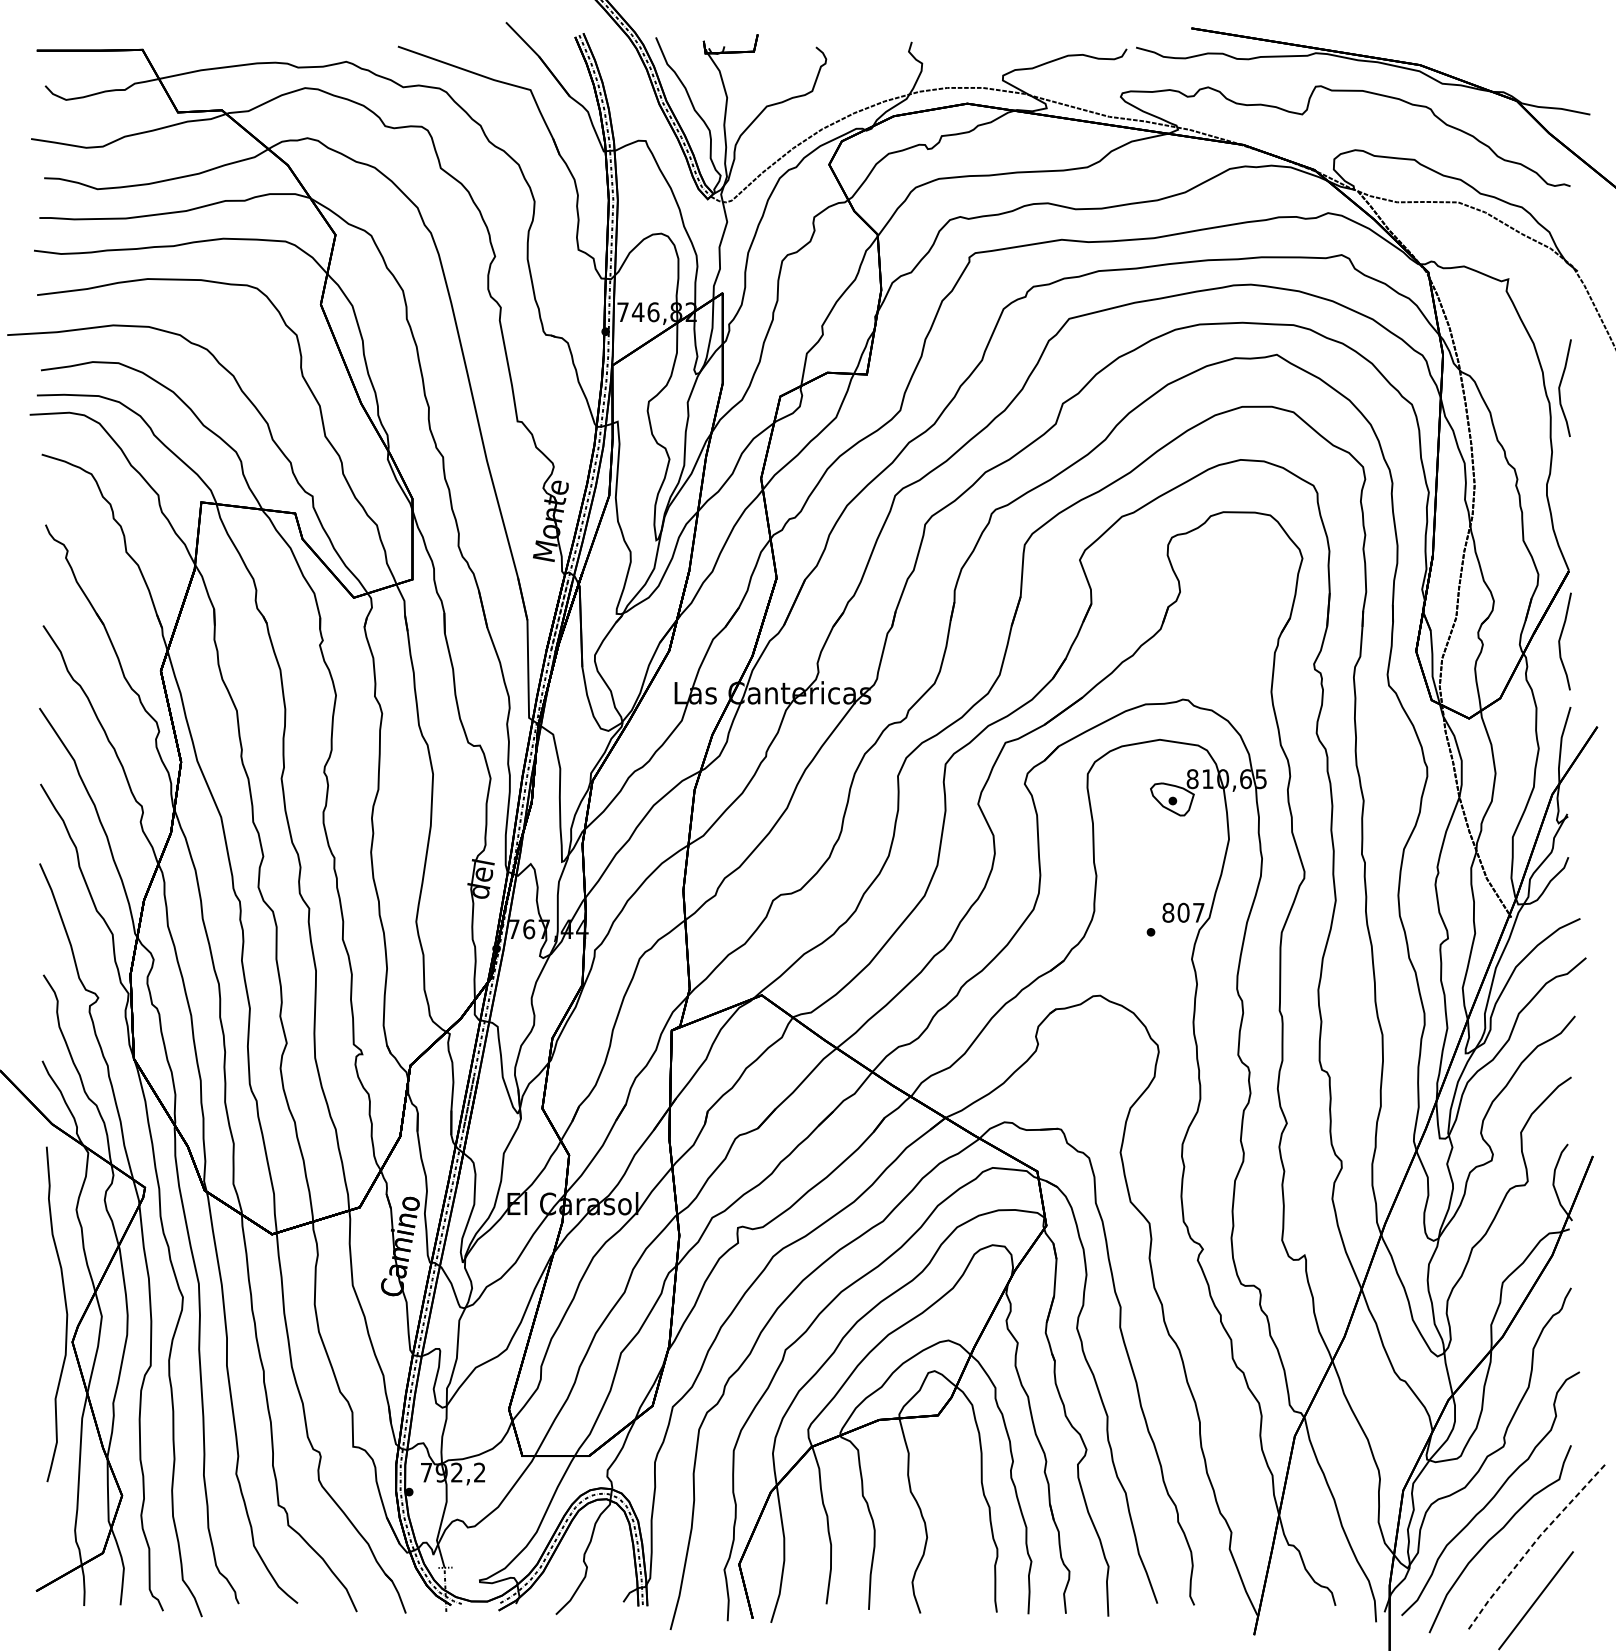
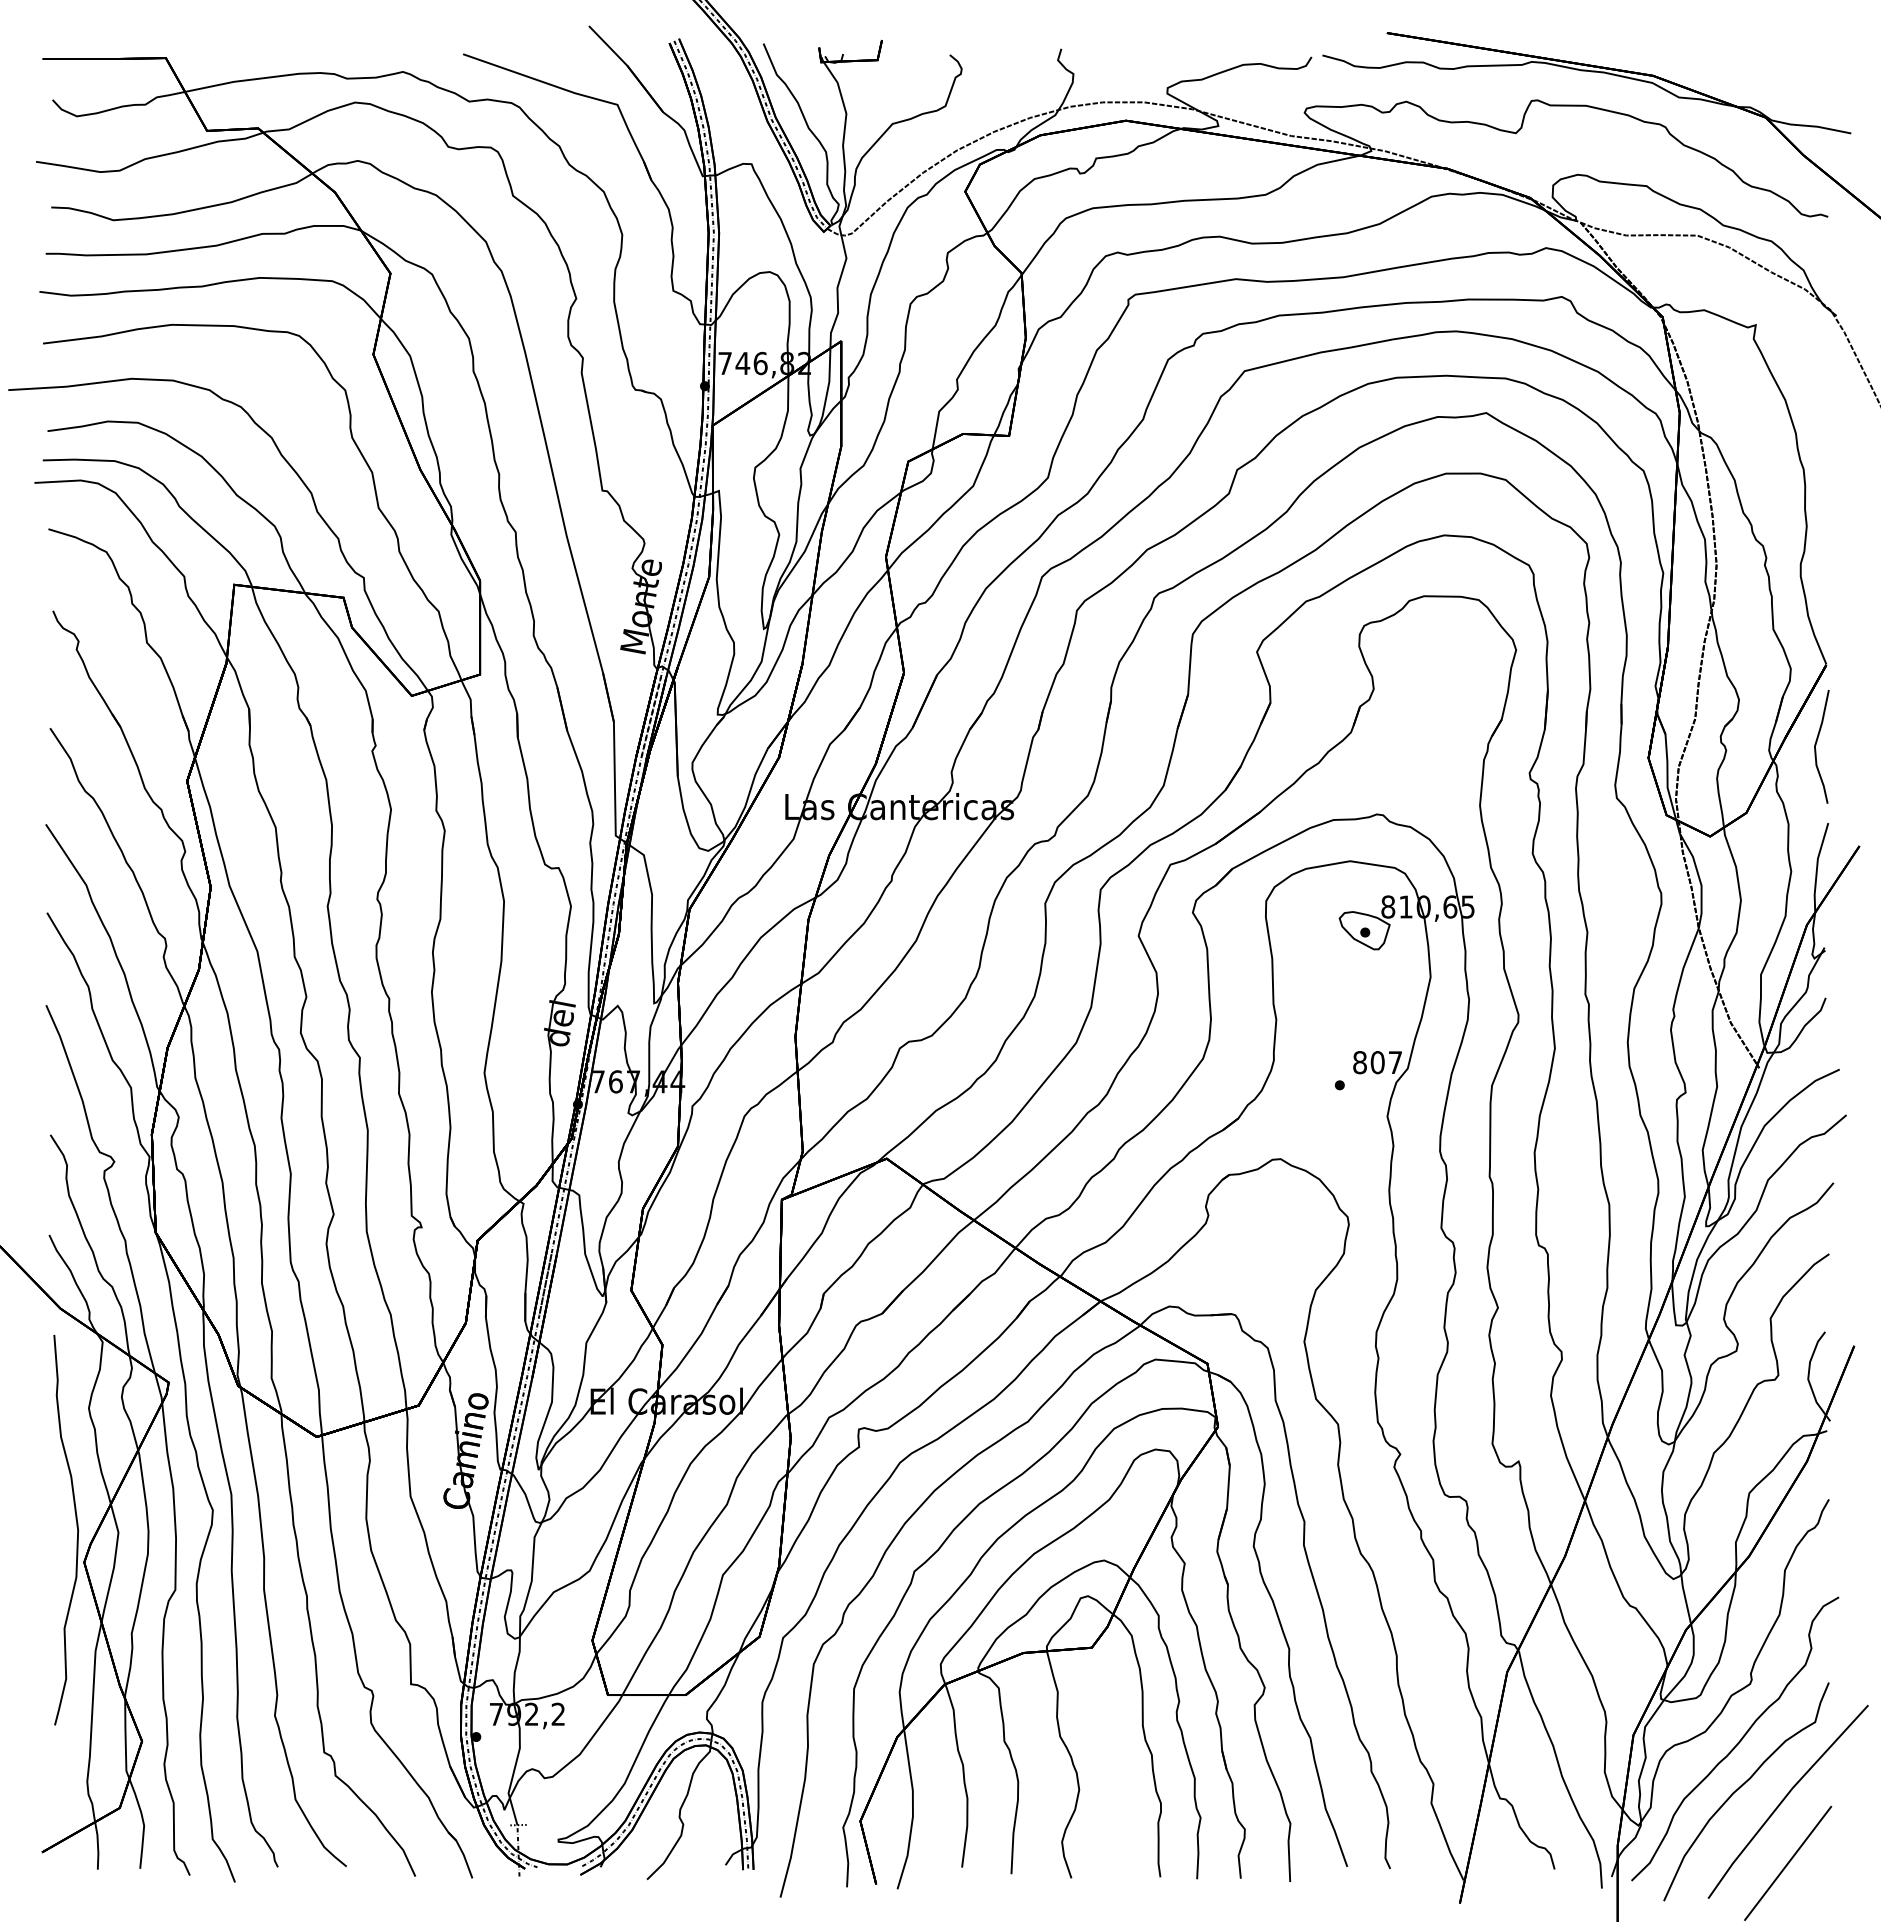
curve: (1560, 386) -> (1816, 450), removed
line: (1532, 1545) -> (1784, 1799), dashed -> solid

